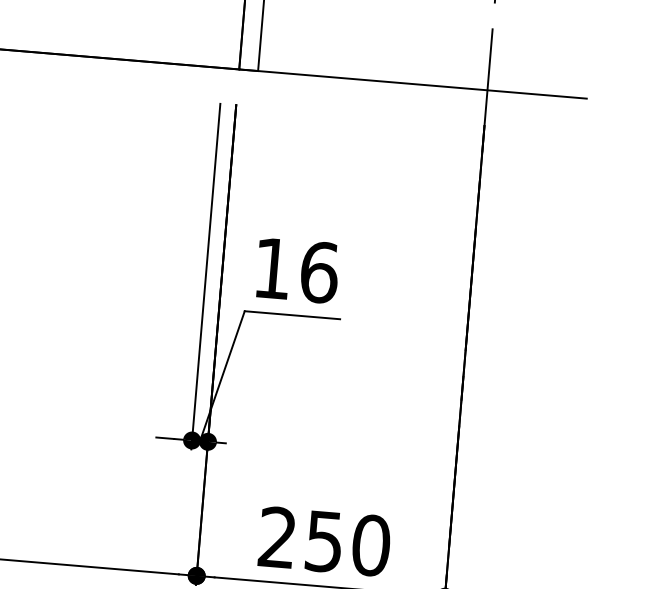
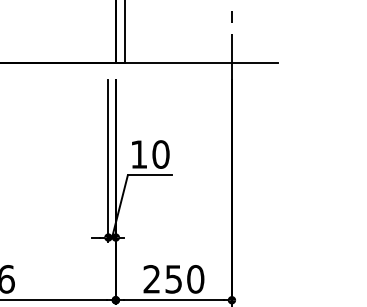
text: (318, 272) -> (160, 154), 16 -> 10

